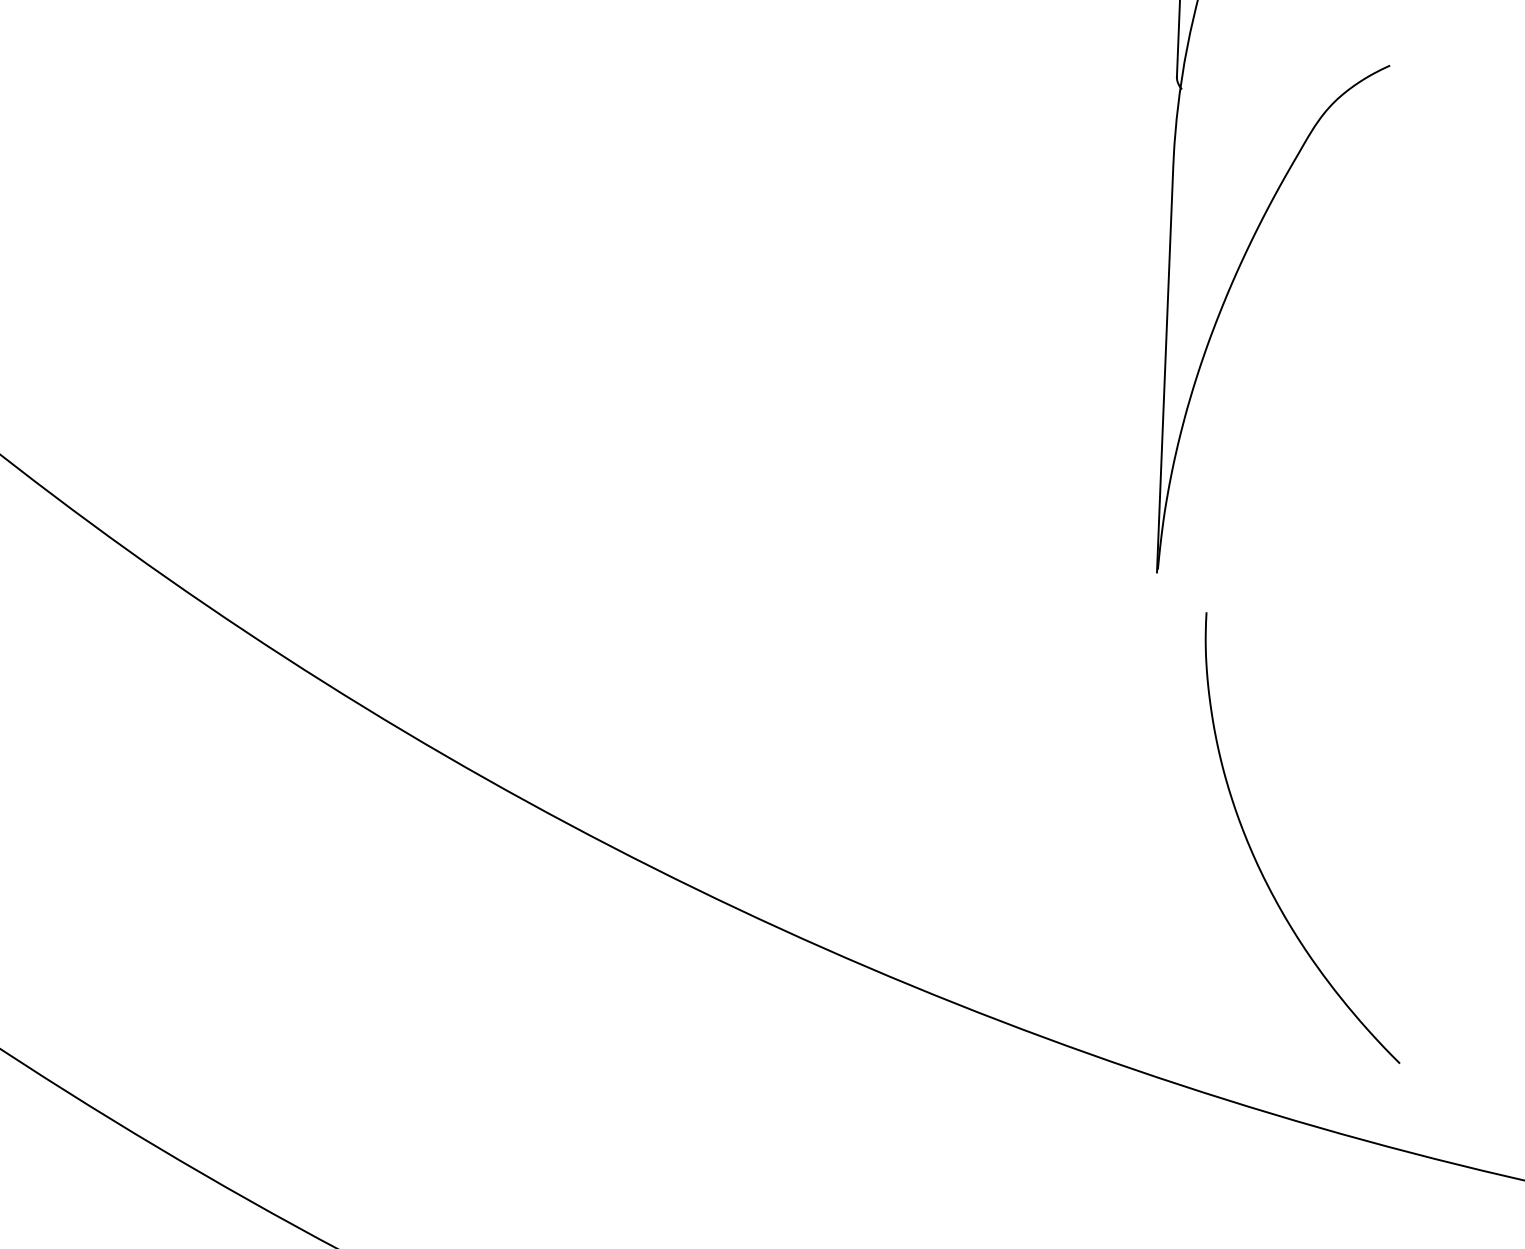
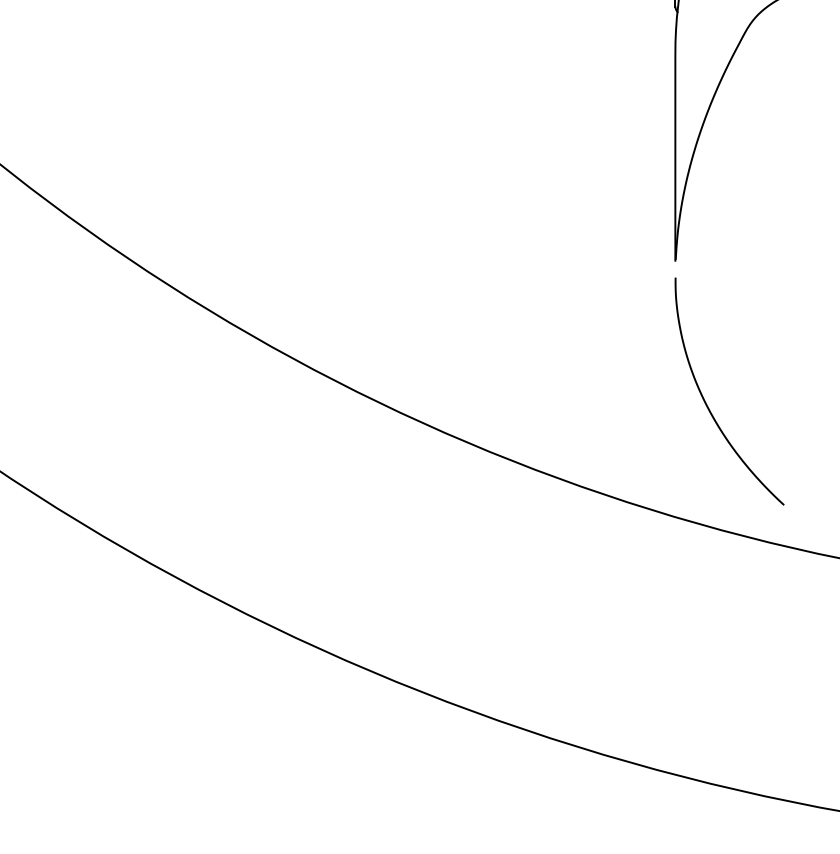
curve: (1256, 857) -> (706, 402), moved

